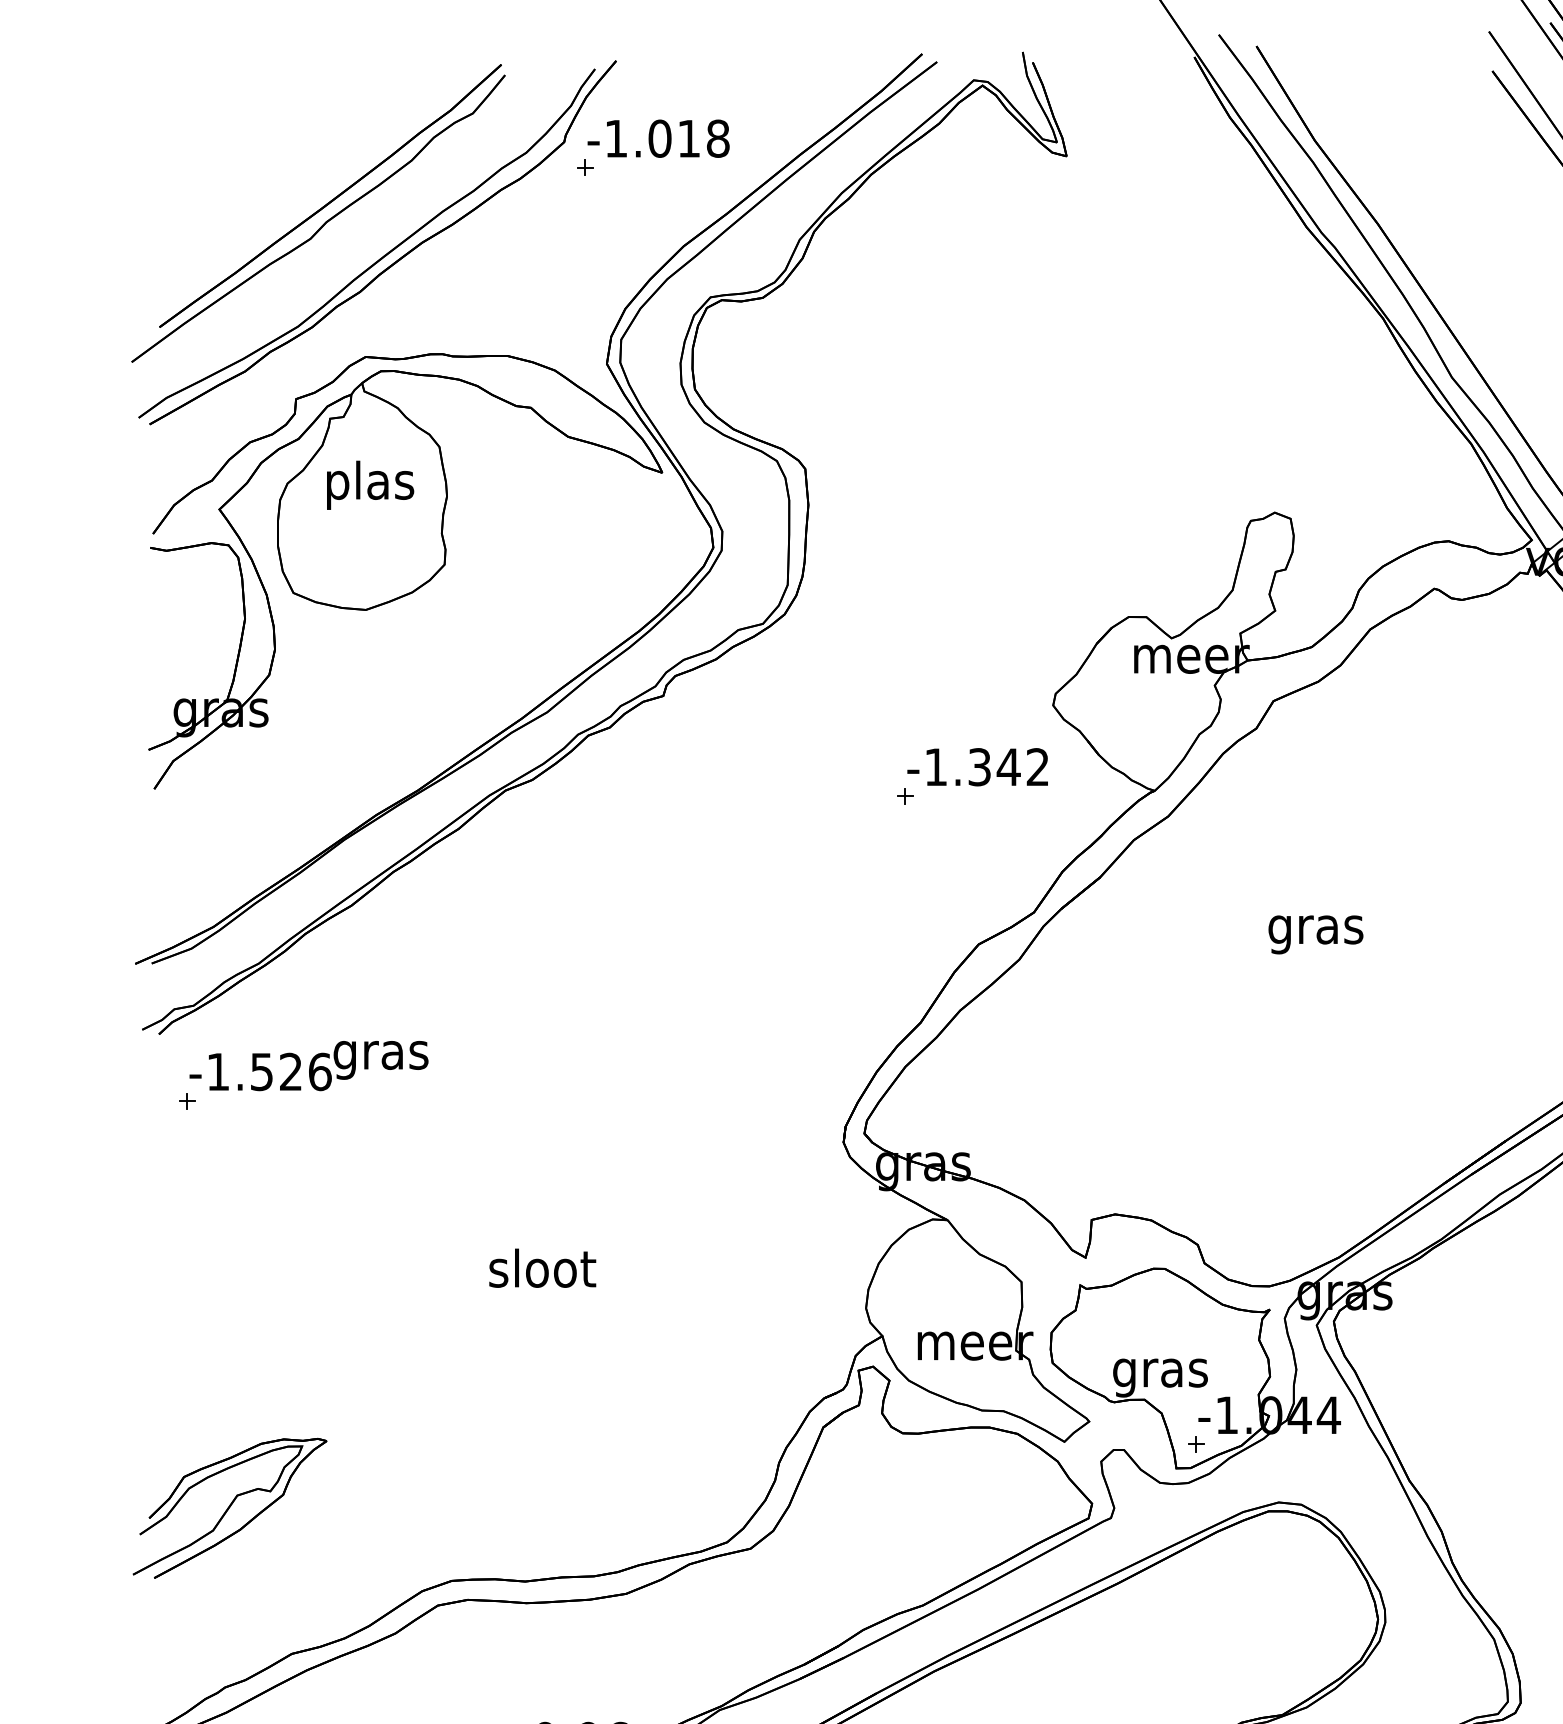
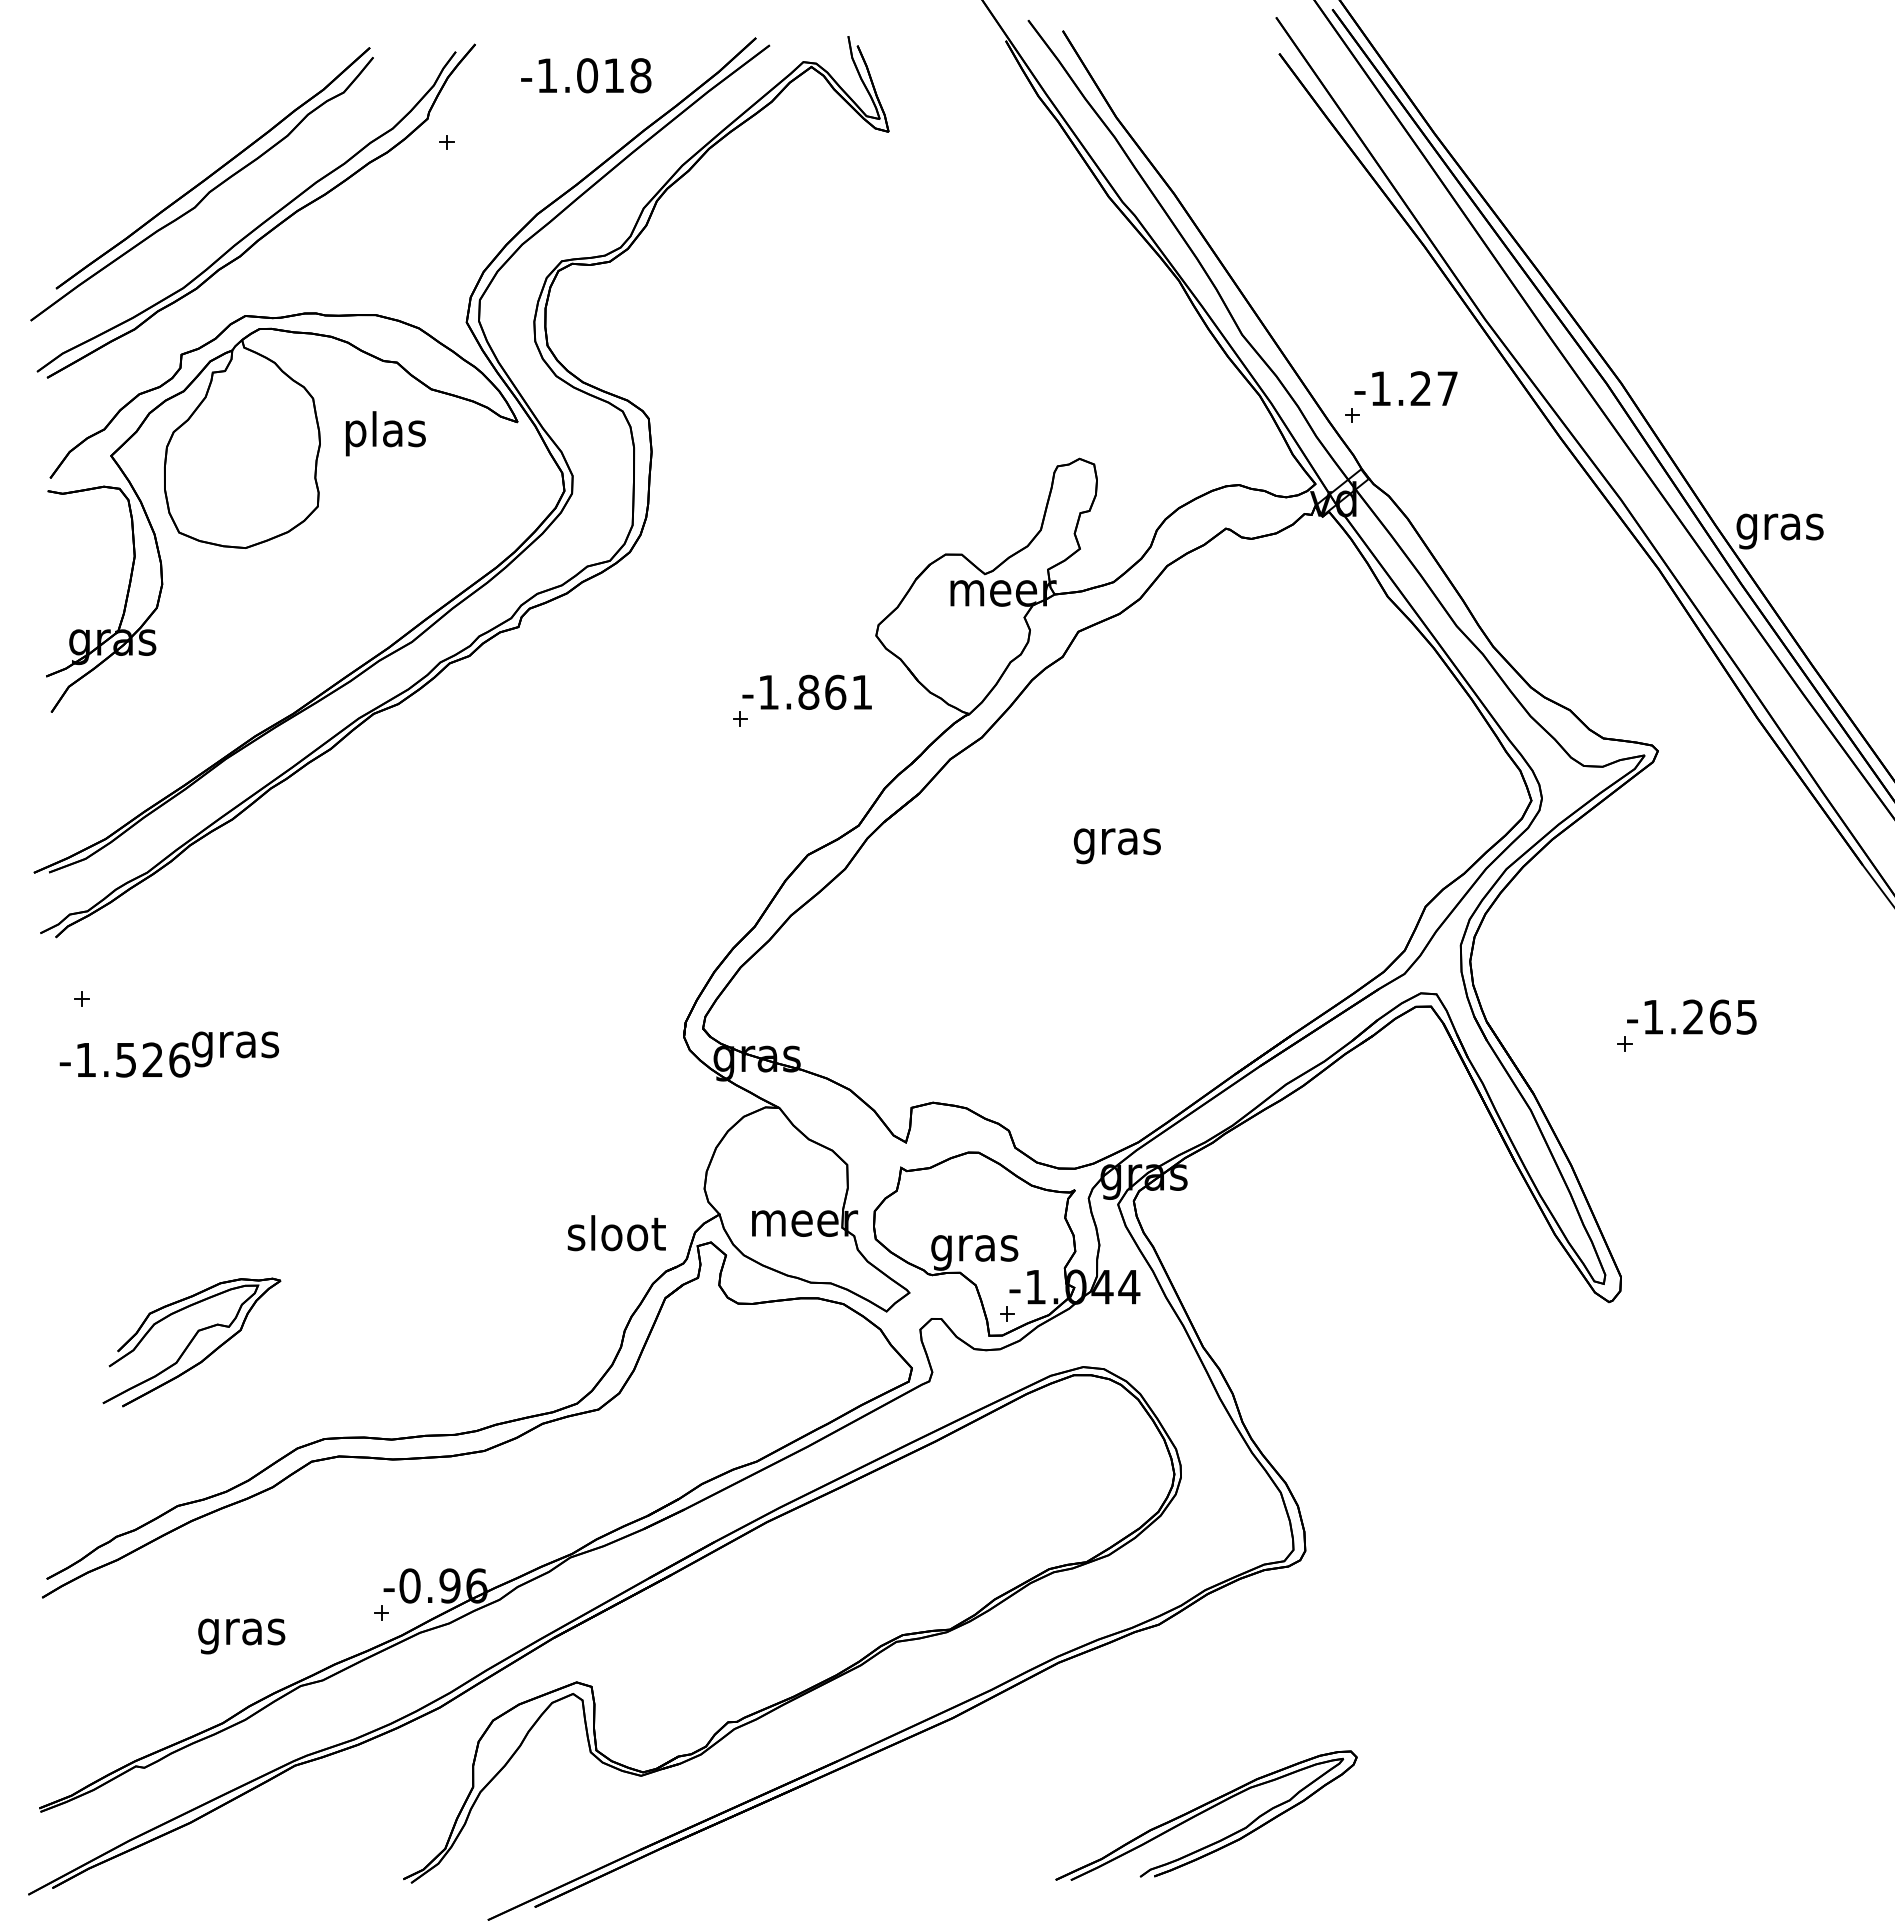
text: (658, 138) -> (586, 75), moved
text: (370, 485) -> (385, 433), moved
text: (1007, 766) -> (834, 691), -1.342 -> -1.861
text: (309, 1065) -> (169, 1054), moved
text: (542, 1268) -> (616, 1233), moved
part: (229, 1508) -> (191, 1342), moved

